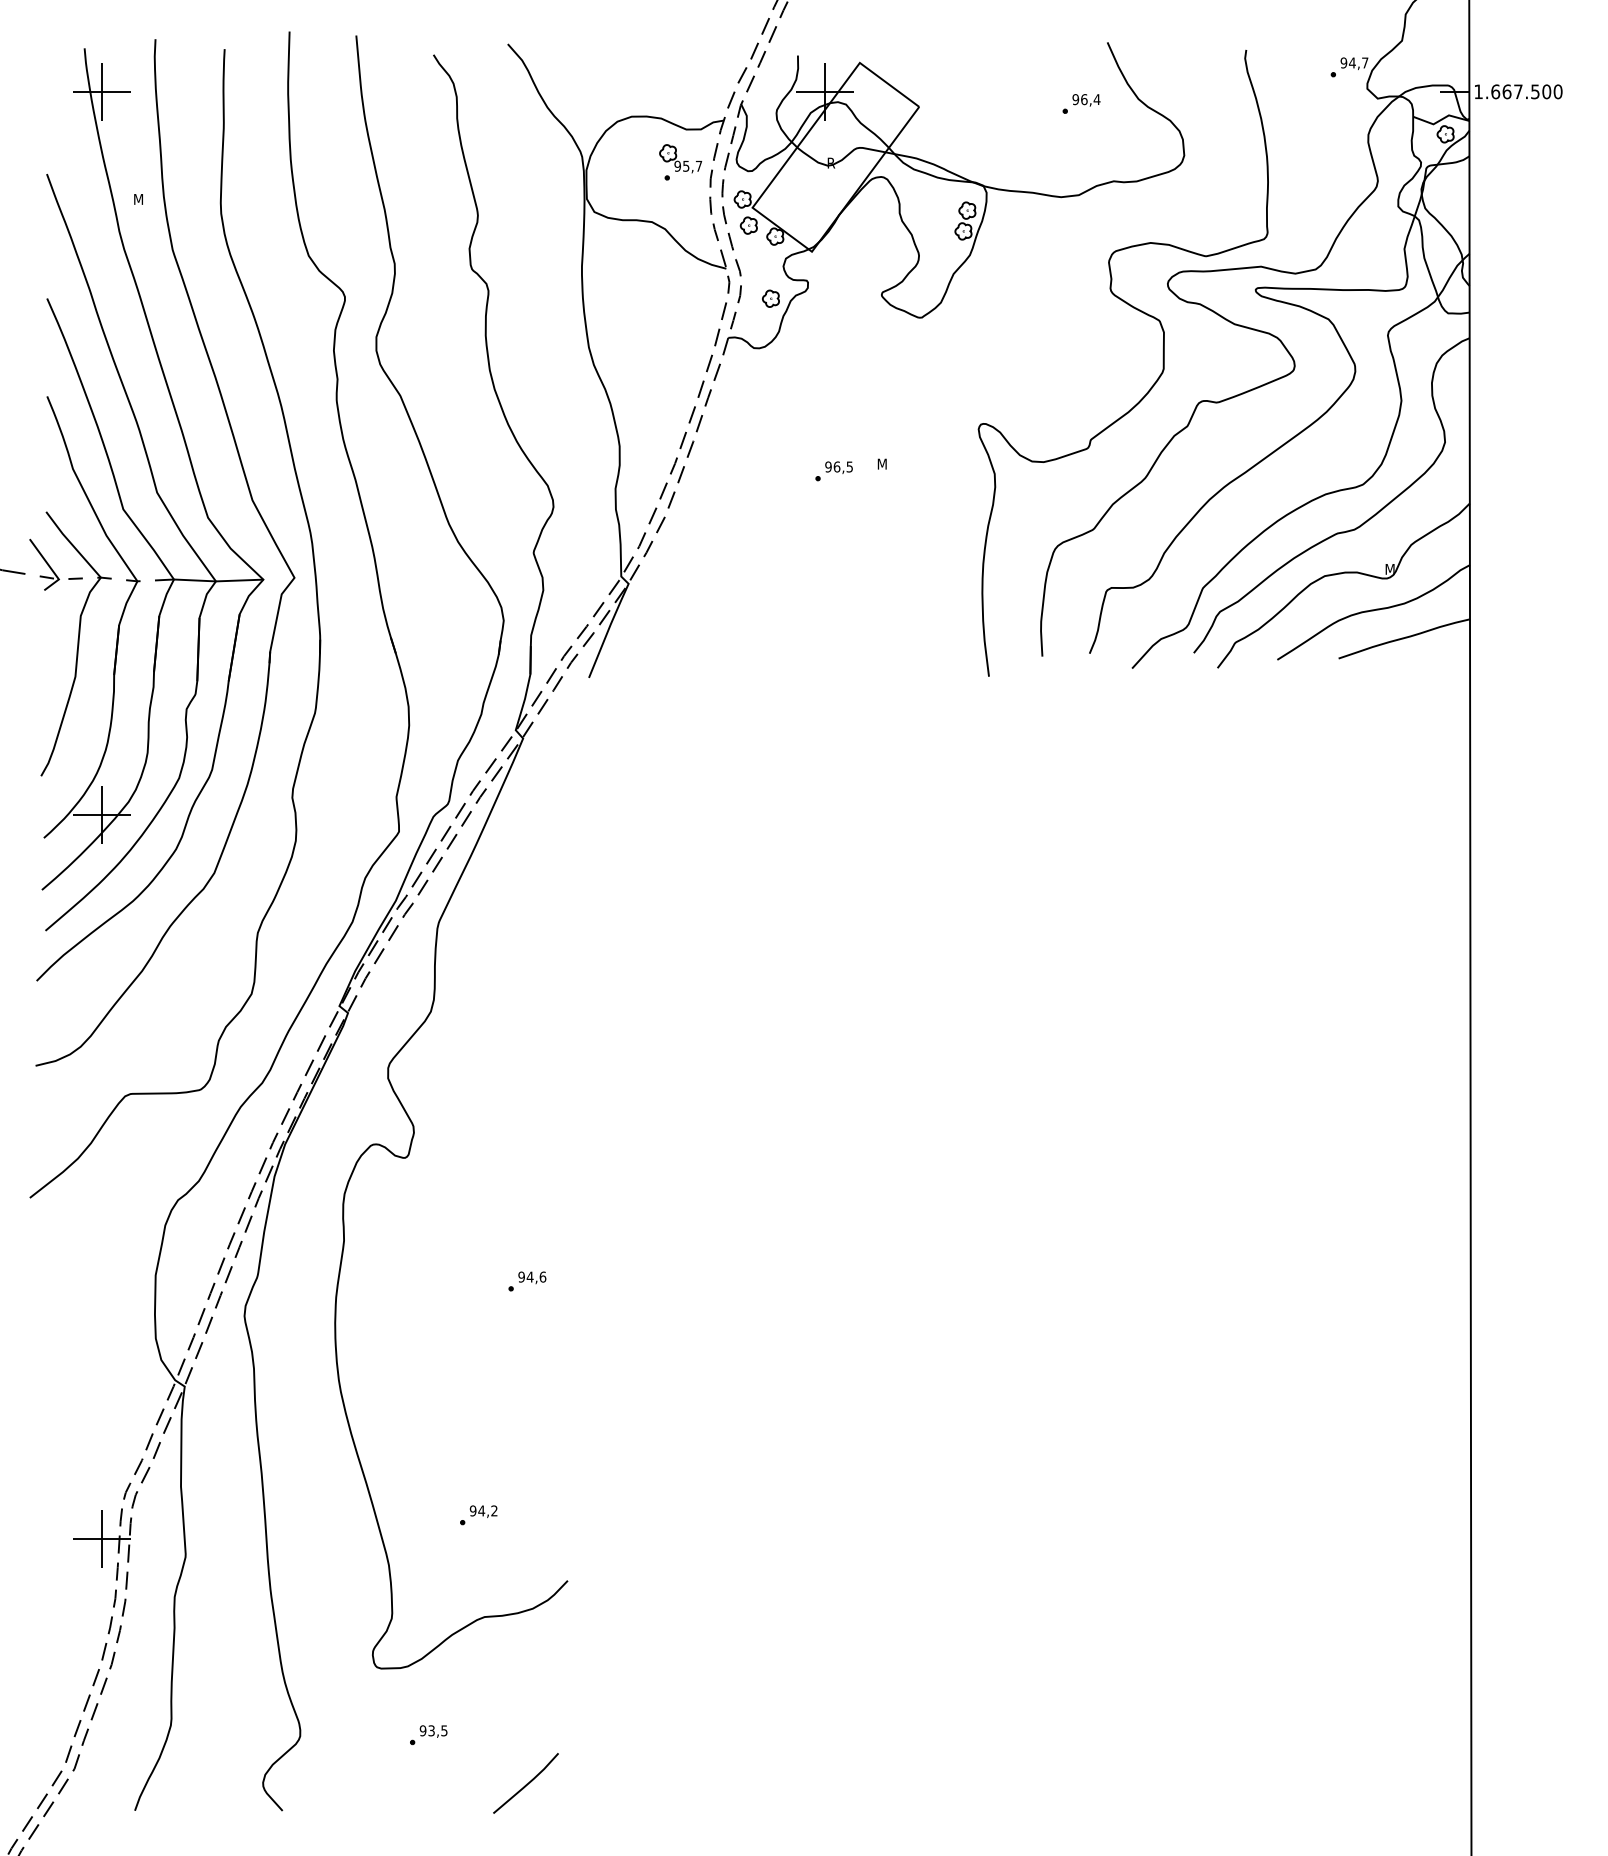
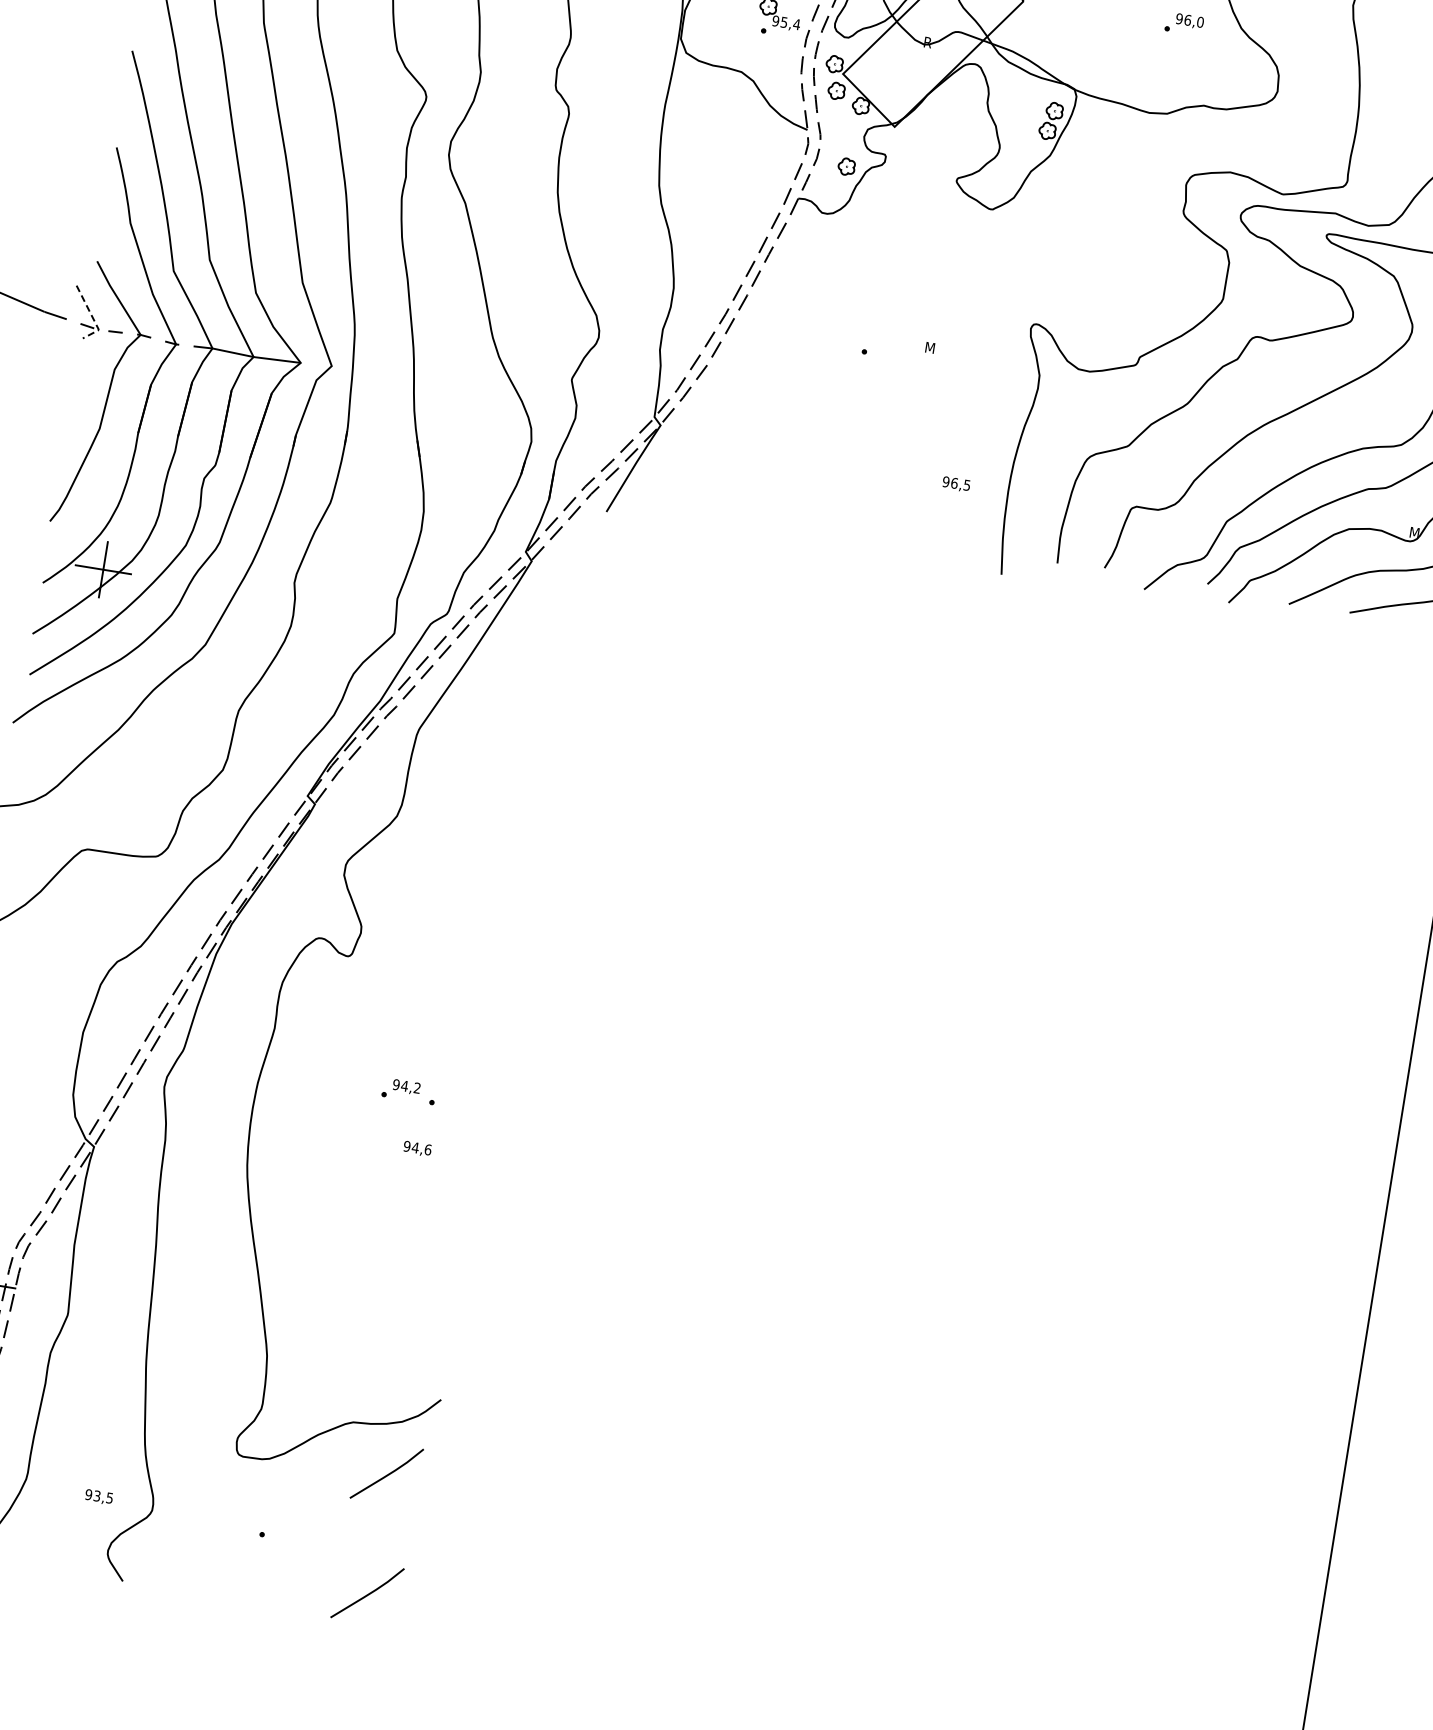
text: (1096, 99) -> (1199, 22), 96,4 -> 96,0
text: (698, 165) -> (796, 23), 95,7 -> 95,4
text: (838, 467) -> (955, 484), moved
line: (50, 567) -> (92, 316), solid -> dashed
text: (532, 1277) -> (417, 1148), moved
part: (478, 1515) -> (400, 1090), moved
line: (526, 1662) -> (387, 1473), added
text: (433, 1731) -> (98, 1497), moved

